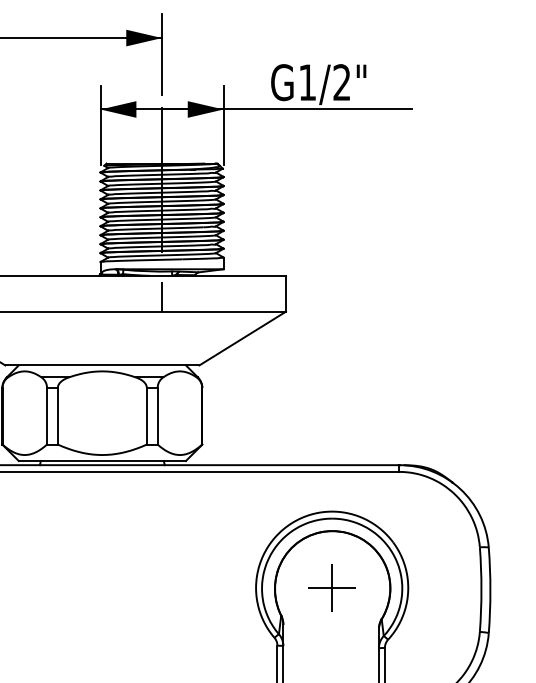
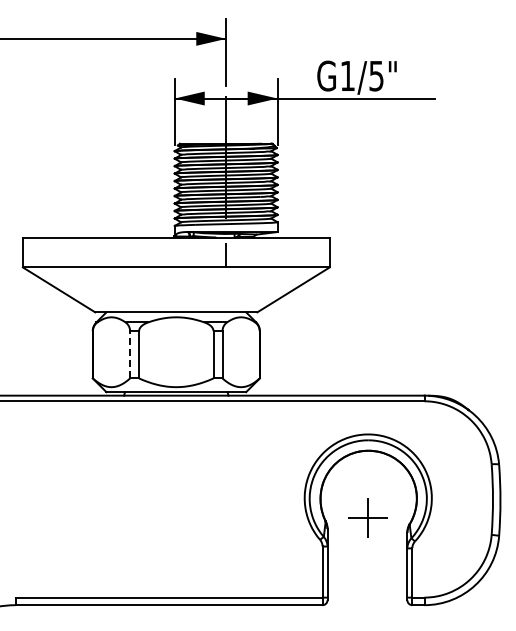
text: (342, 81) -> (376, 75), G1/2" -> G1/5"
line: (47, 415) -> (130, 354), solid -> dashed
part: (331, 587) -> (367, 517), moved

